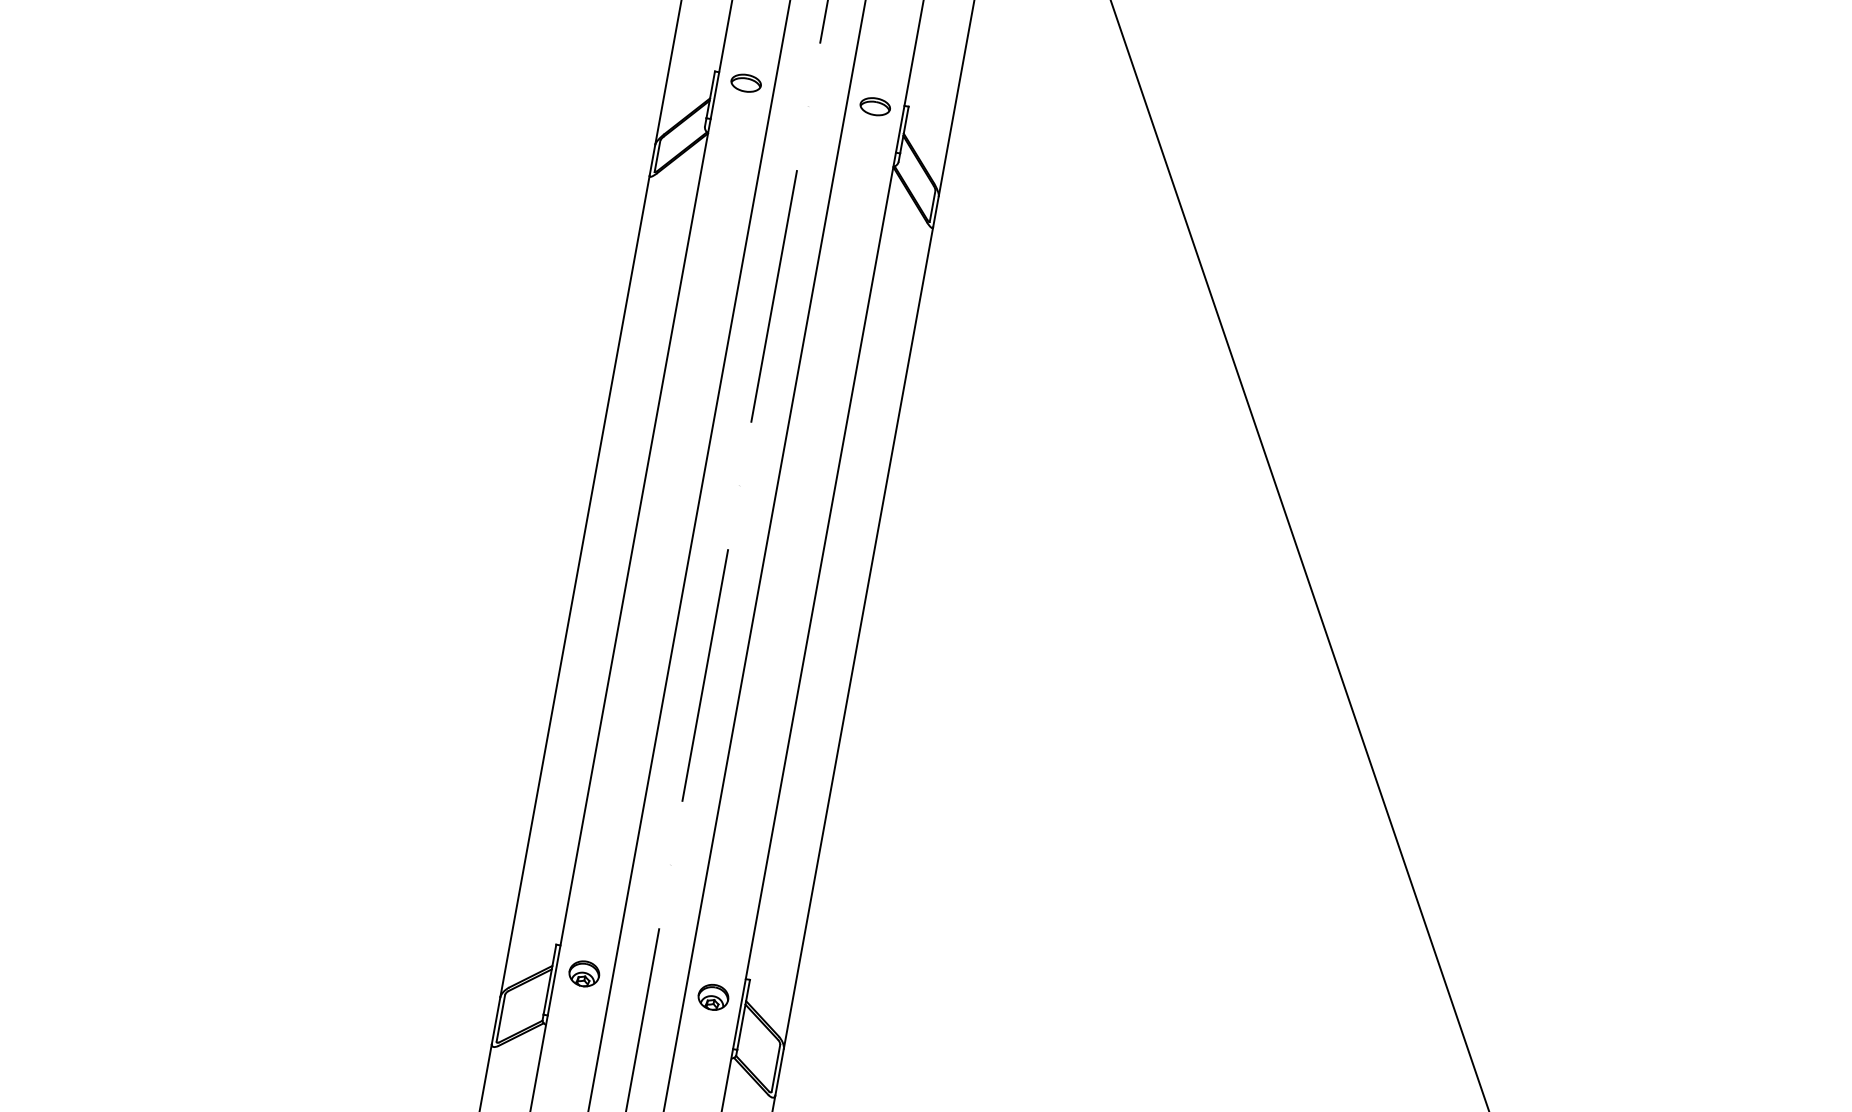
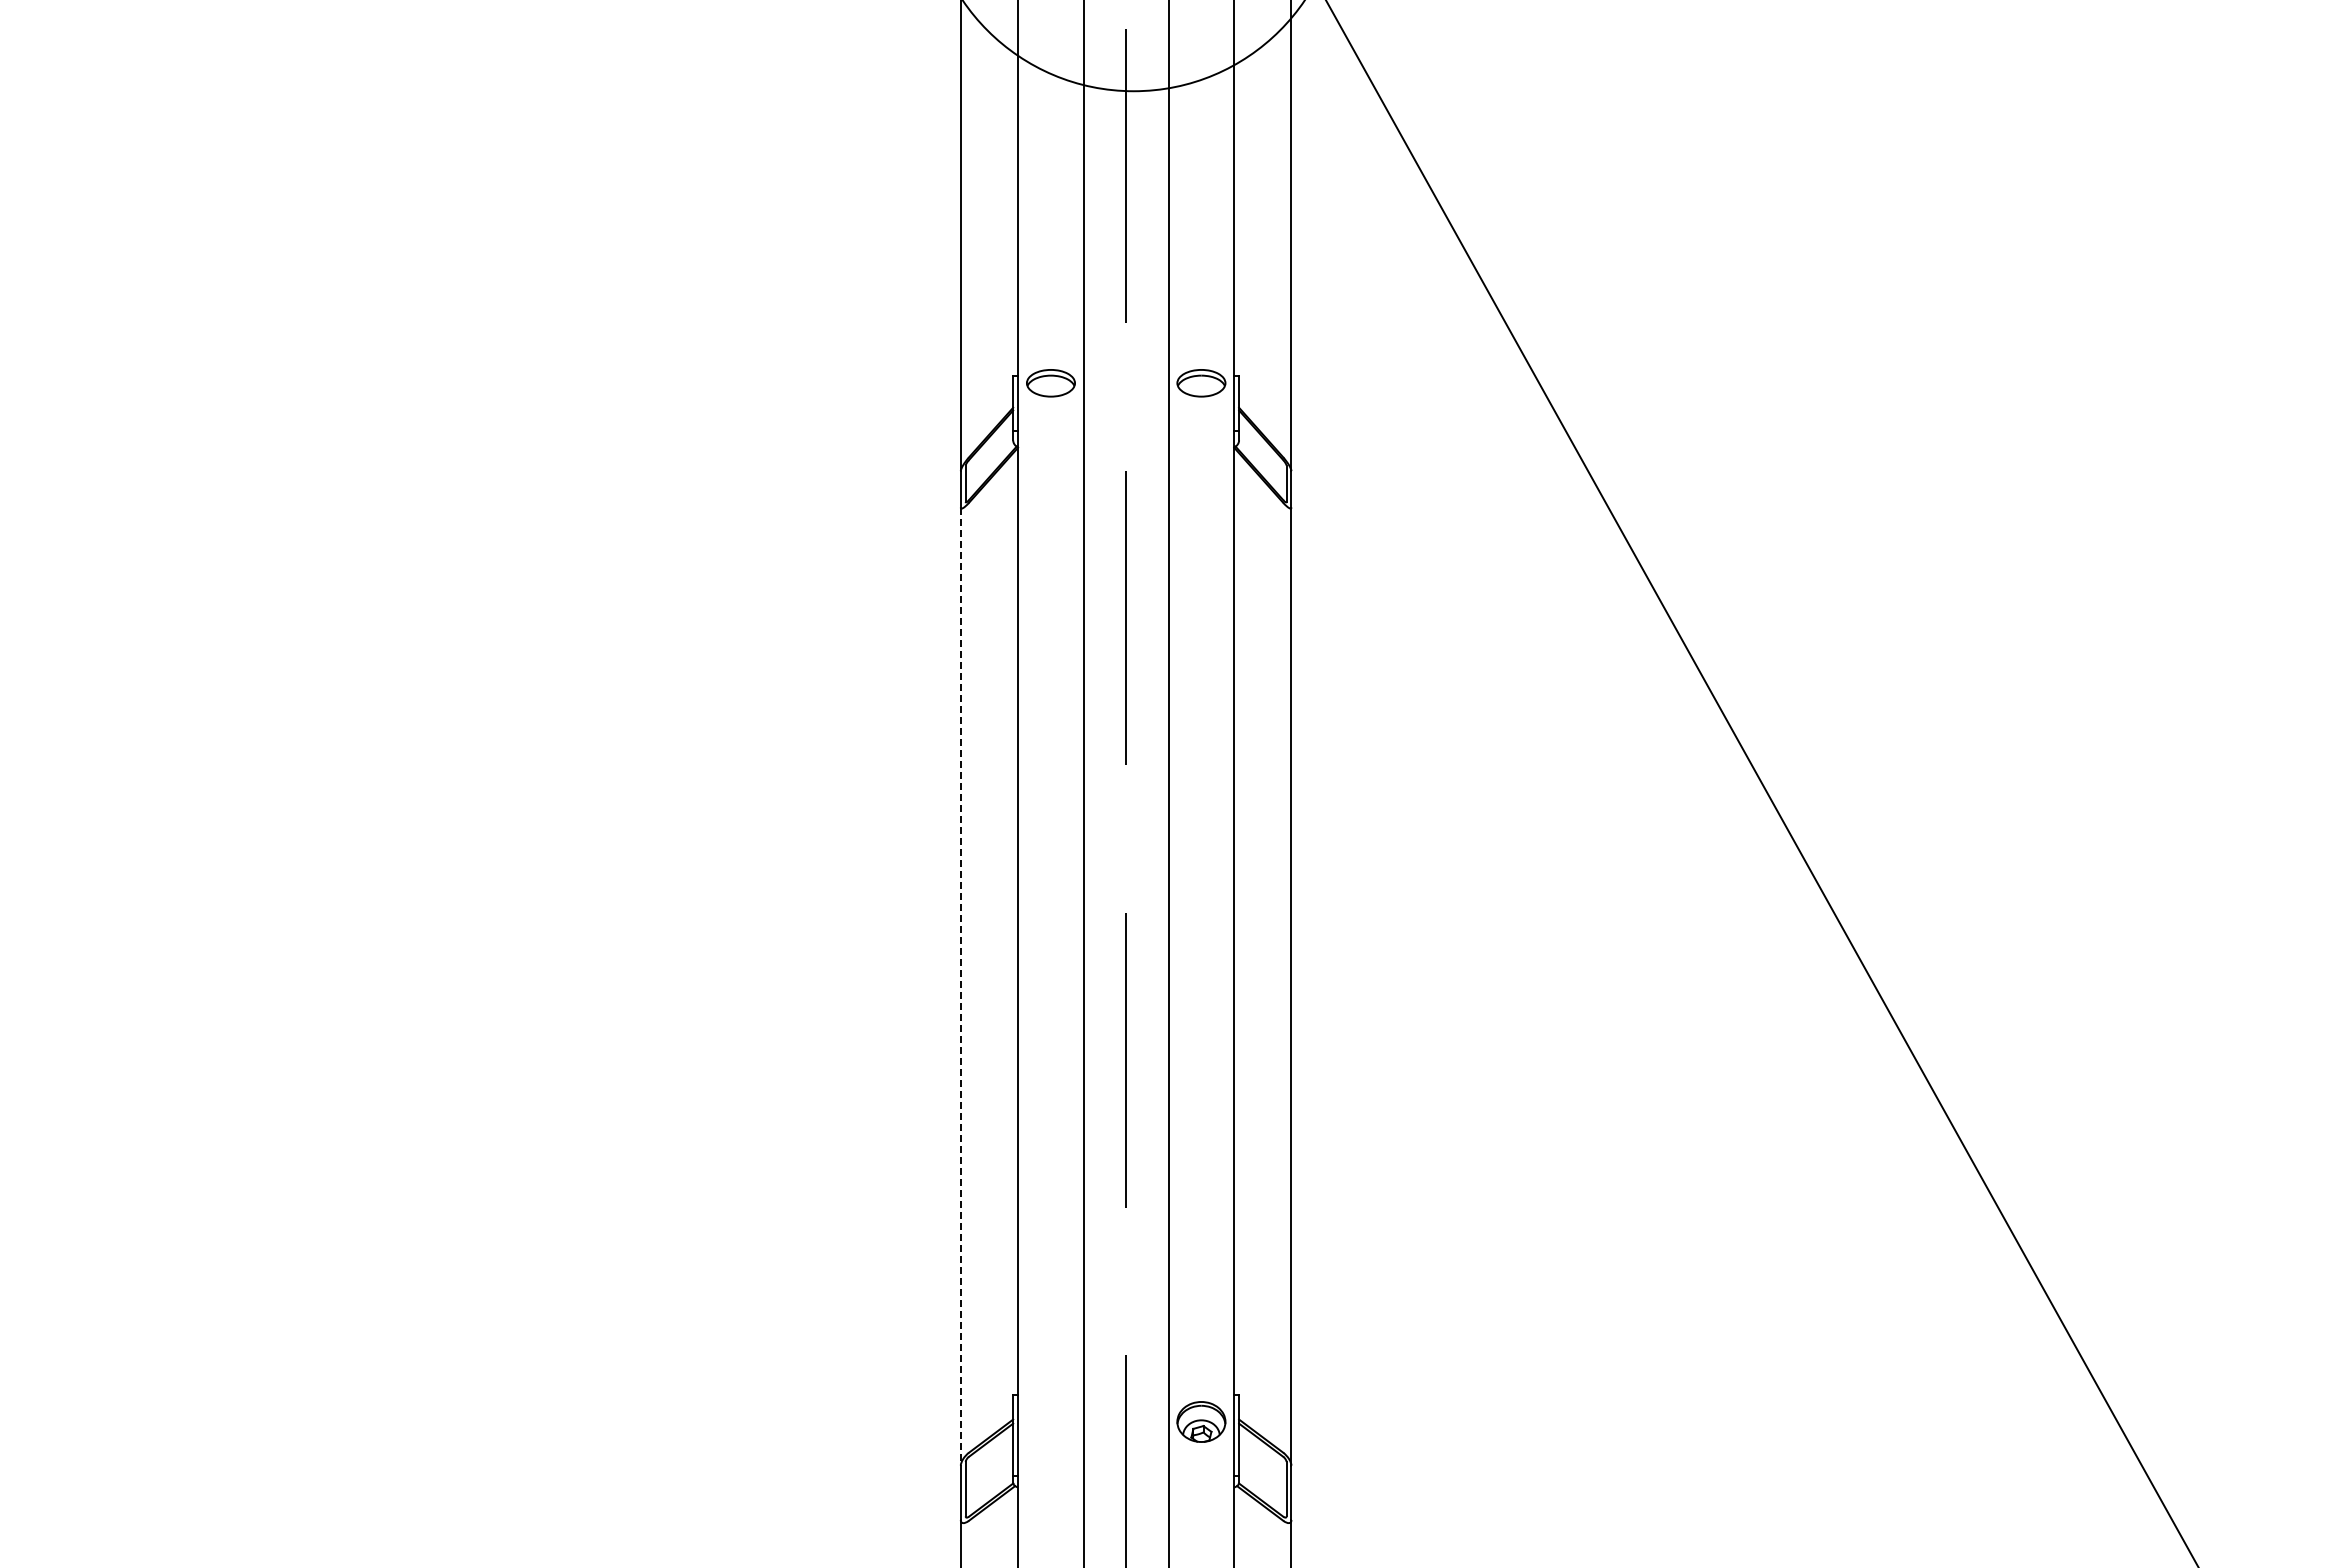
part: (746, 82) -> (1050, 382), size x1.4
part: (875, 106) -> (1201, 382), size x1.4
line: (574, 587) -> (960, 987), solid -> dashed
part: (584, 973) -> (1050, 1421), removed
part: (713, 996) -> (1201, 1421), size x1.4

